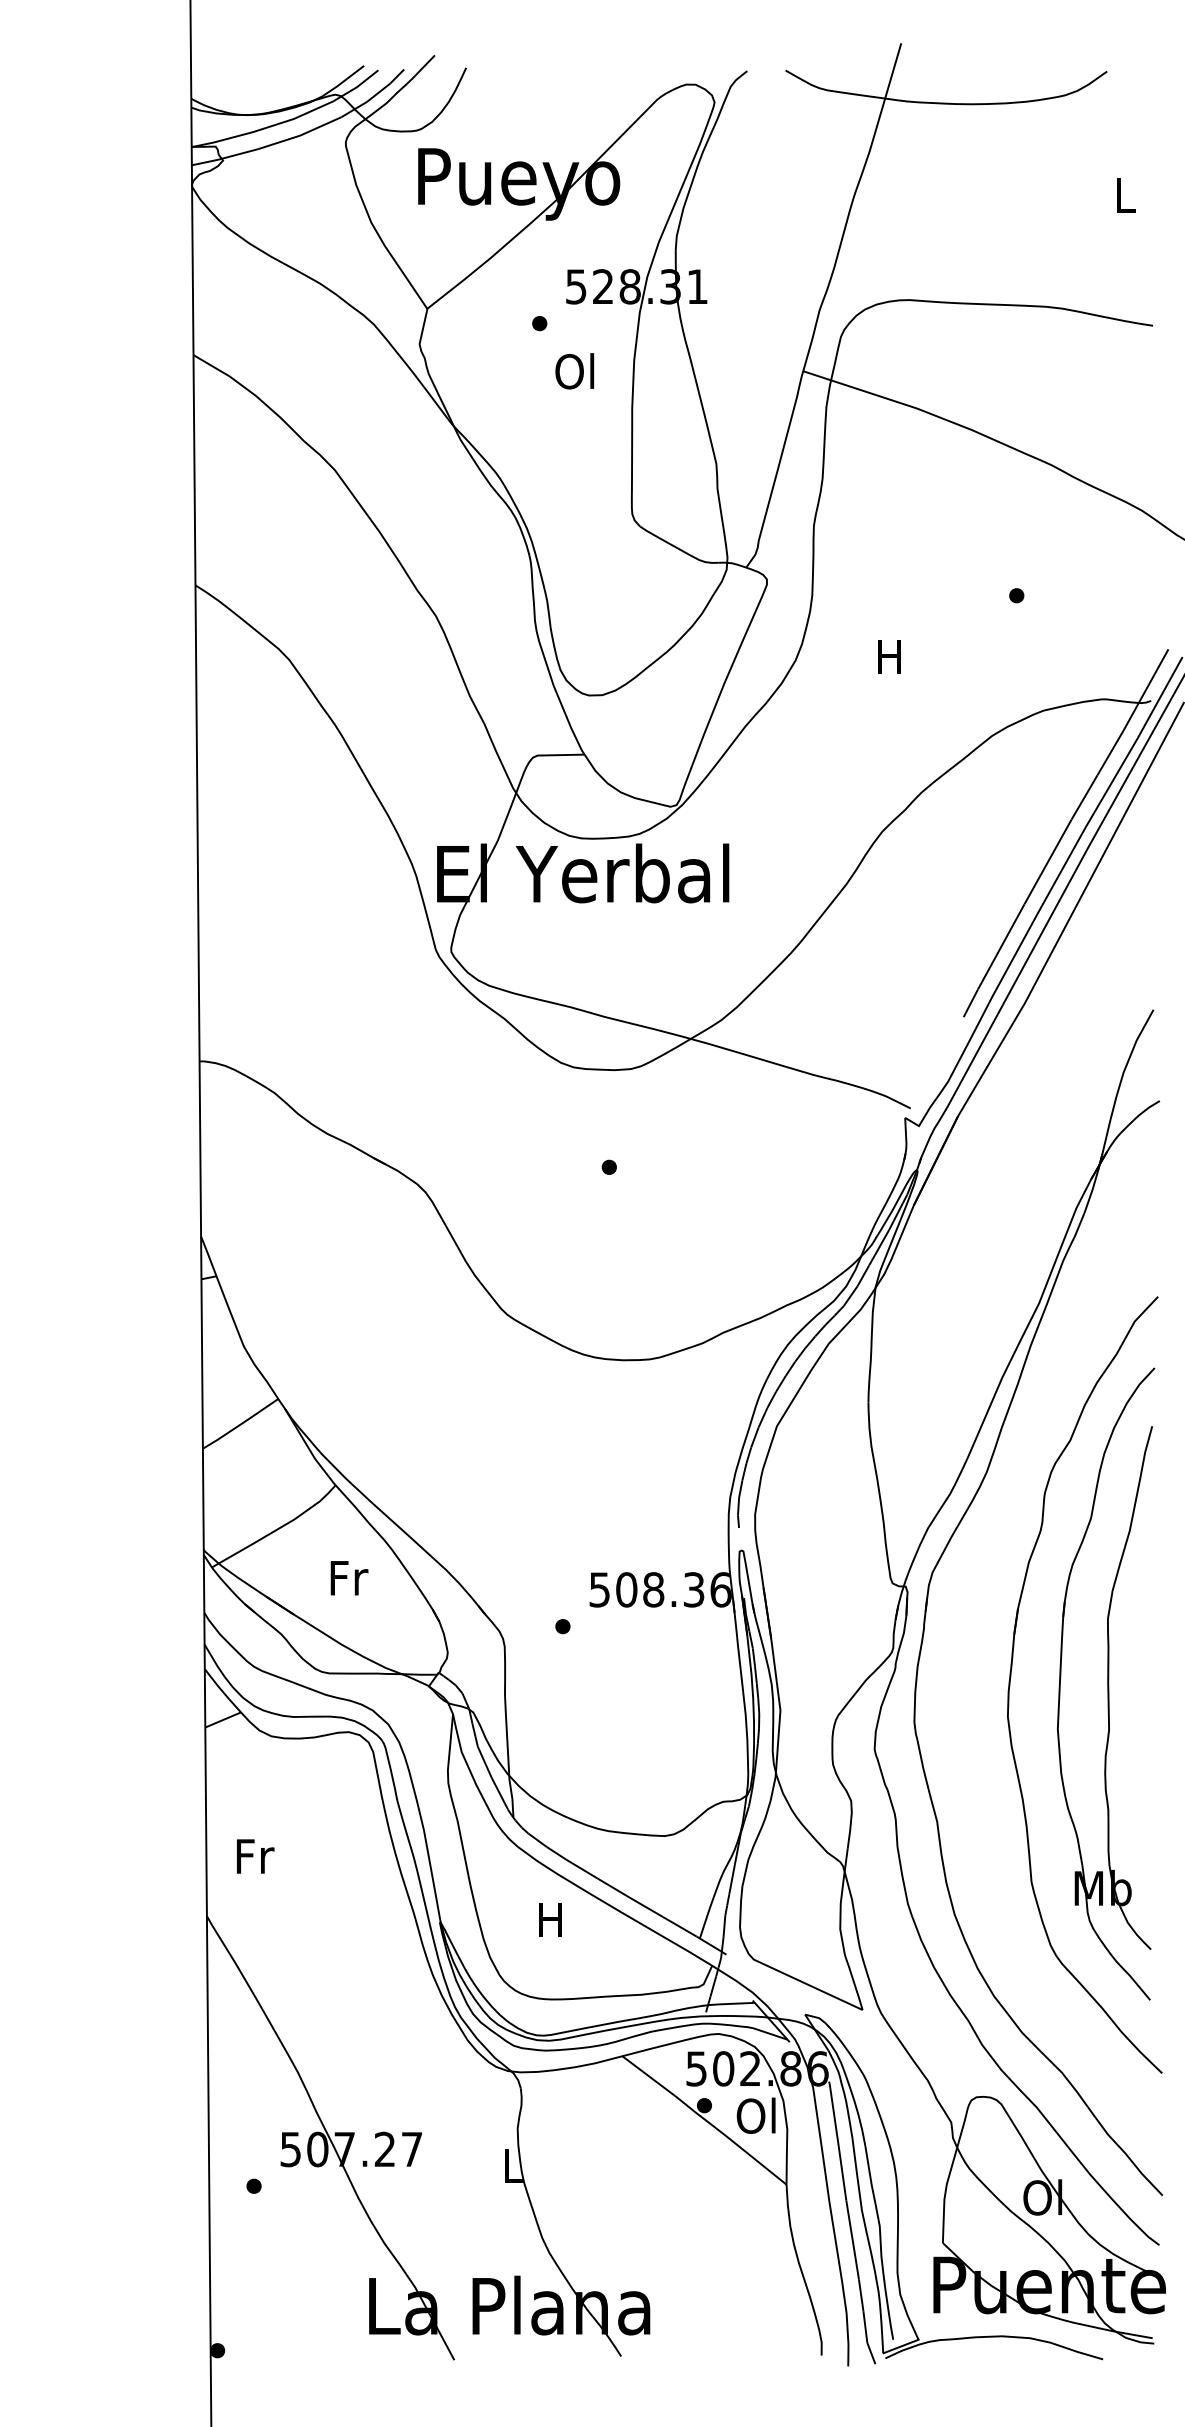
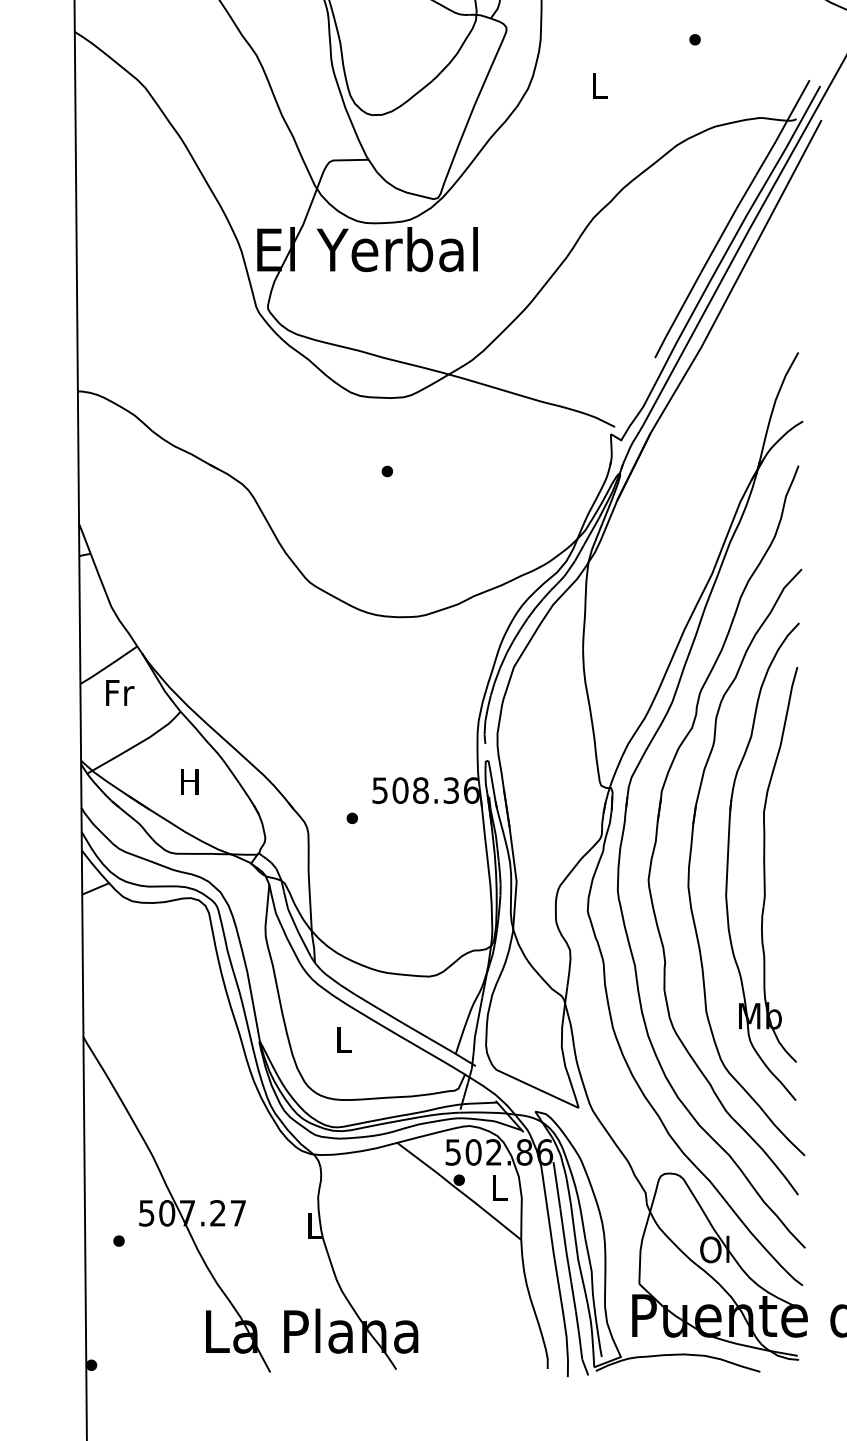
text: (889, 656) -> (598, 85), H -> L
text: (349, 1578) -> (191, 782), Fr -> H
part: (968, 1631) -> (658, 822), added
text: (255, 1856) -> (120, 692), moved
text: (550, 1919) -> (342, 1039), H -> L
text: (755, 2115) -> (497, 1187), Ol -> L

